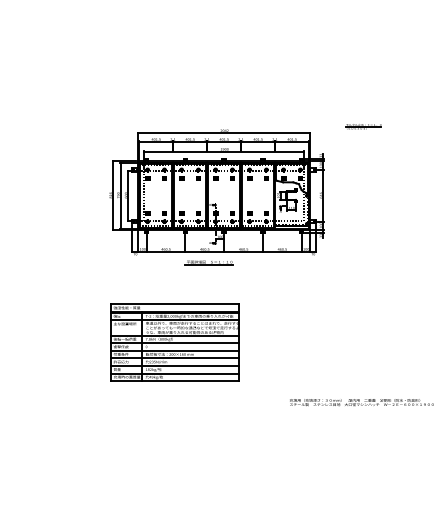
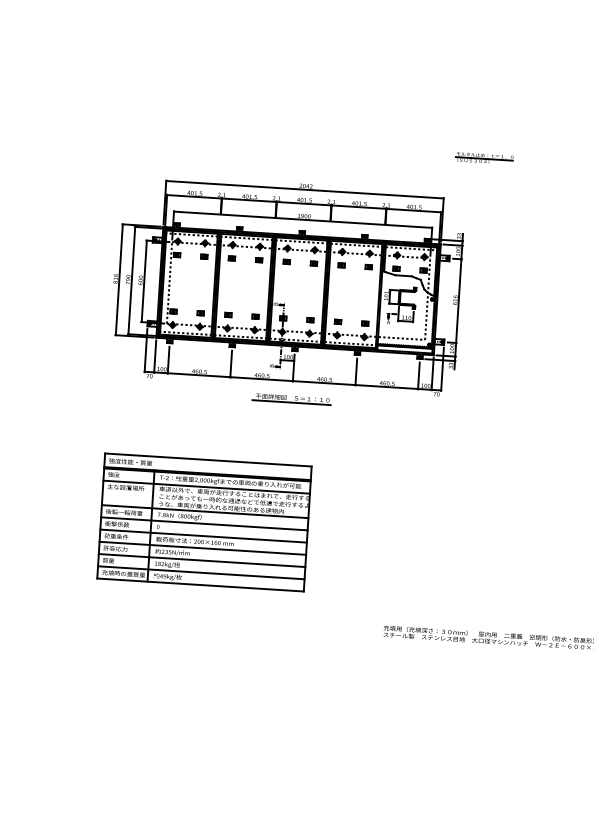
part: (363, 126) -> (484, 157), moved
part: (208, 262) -> (290, 398), moved

